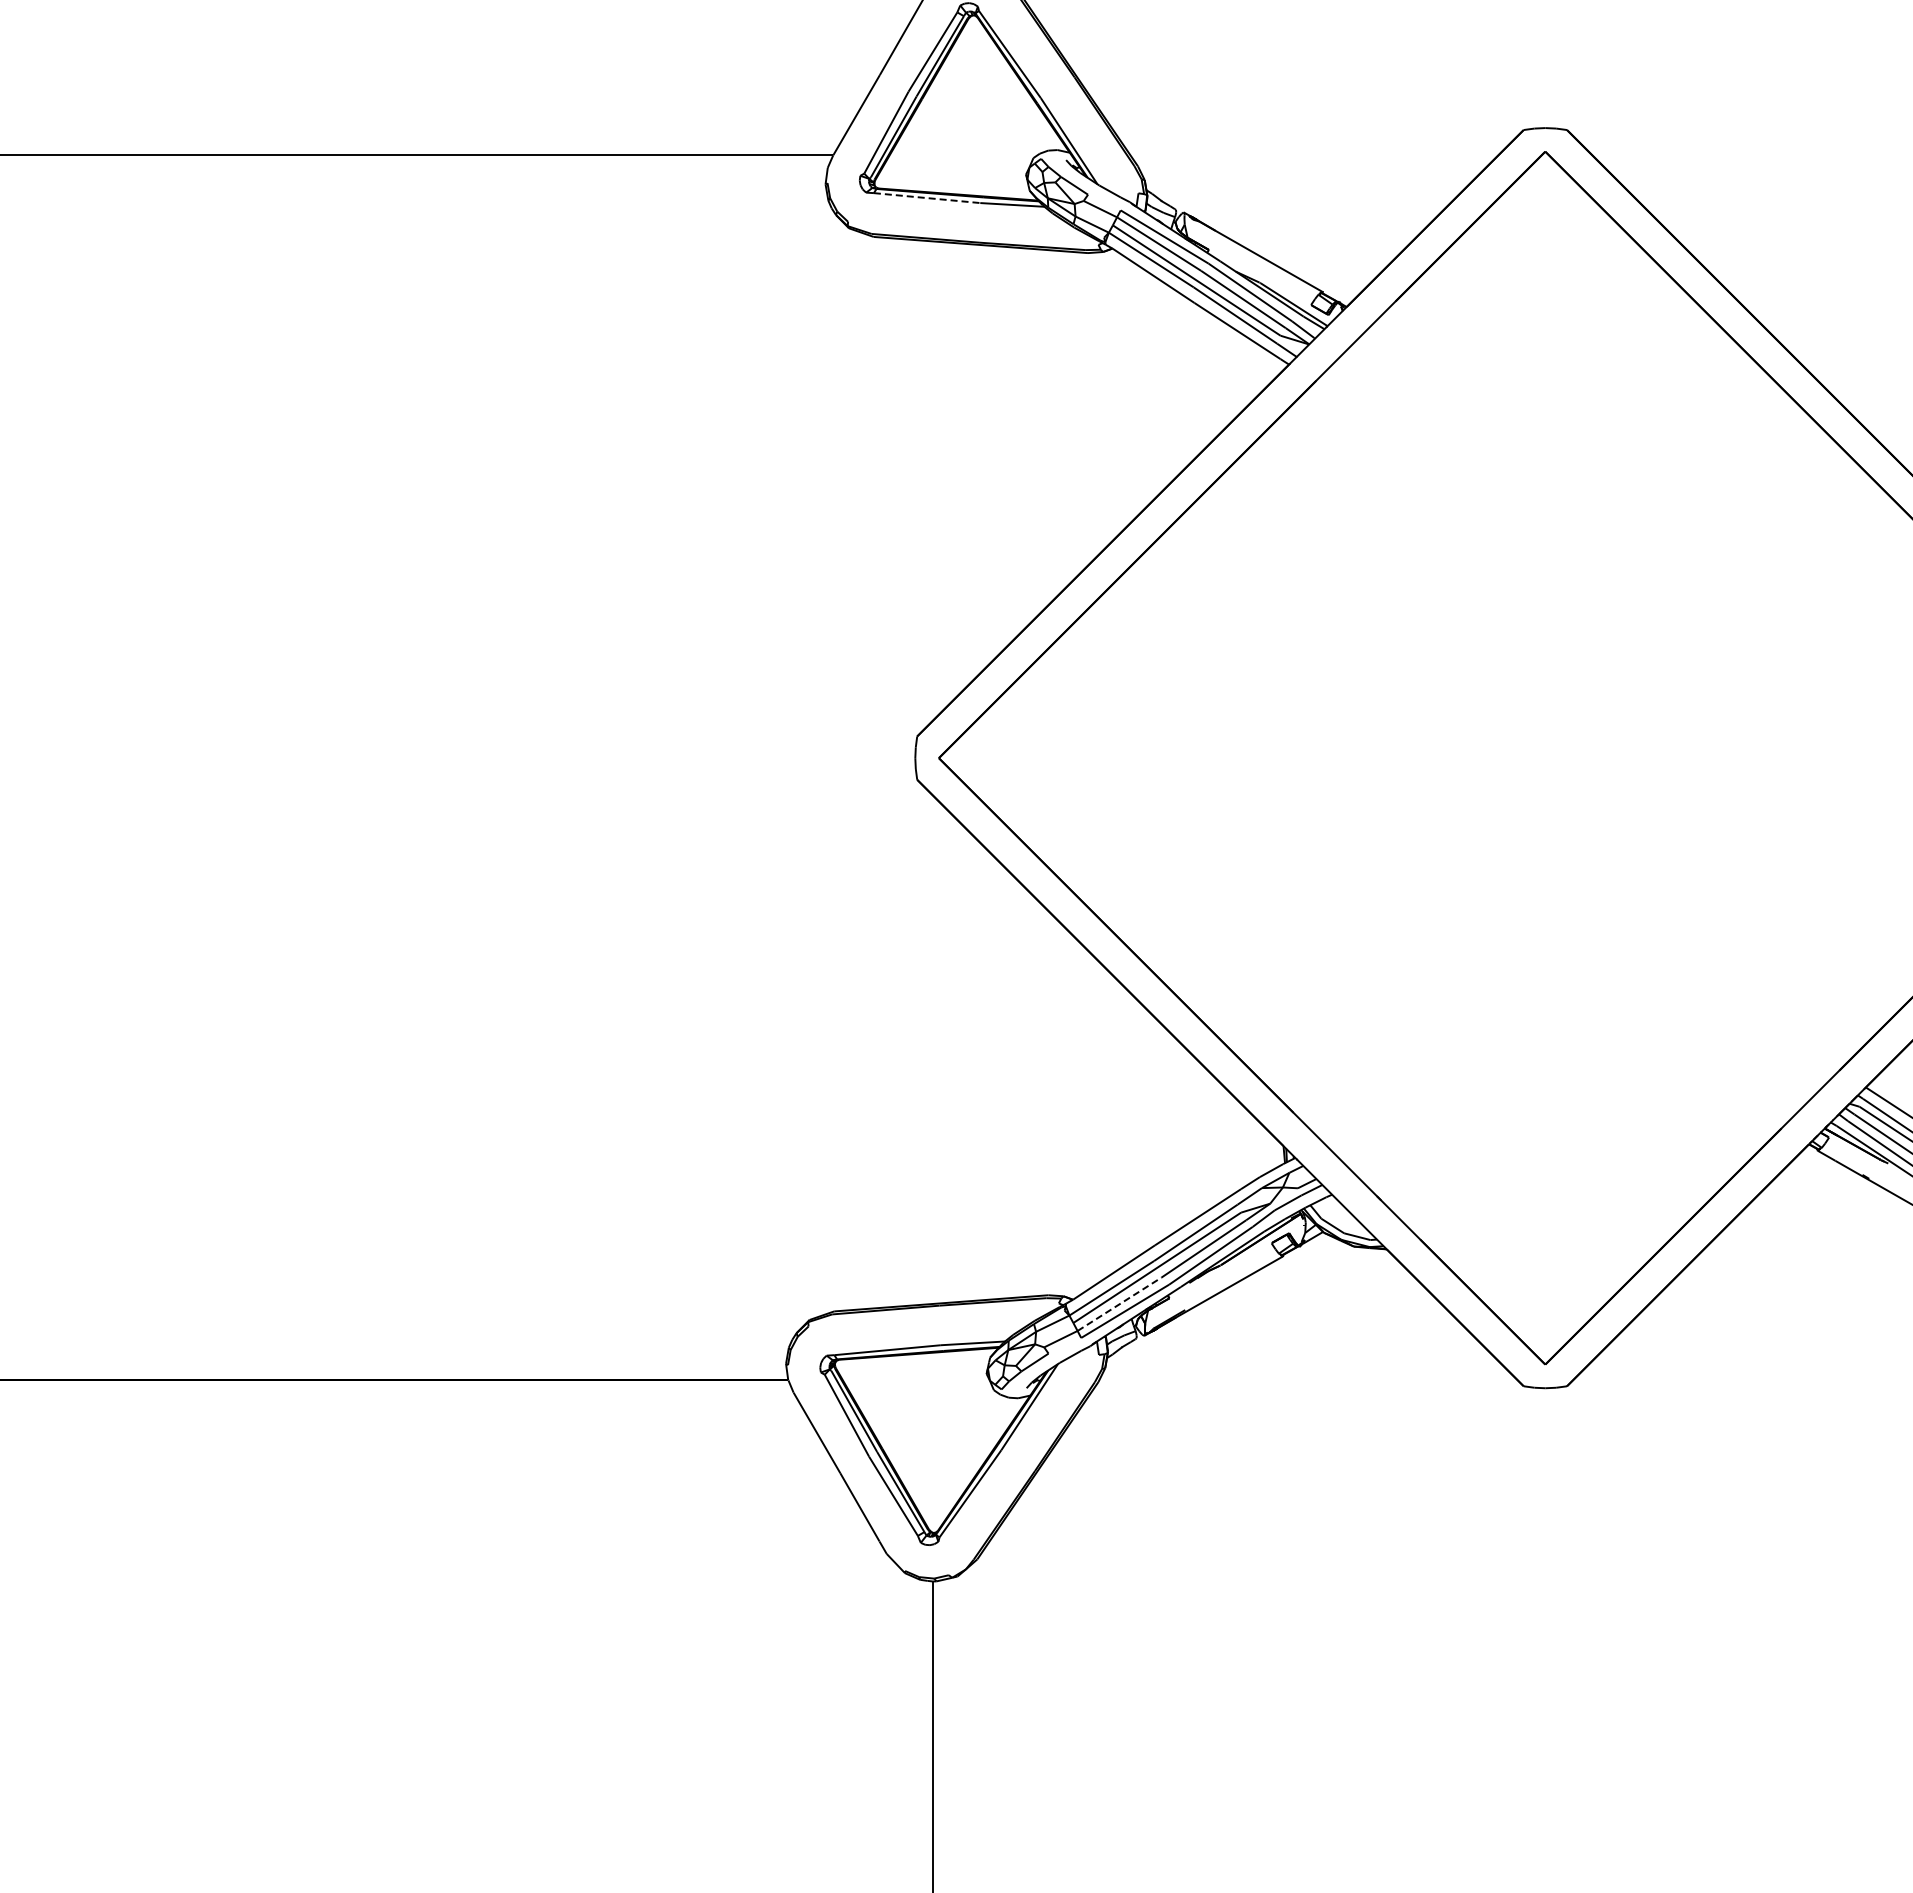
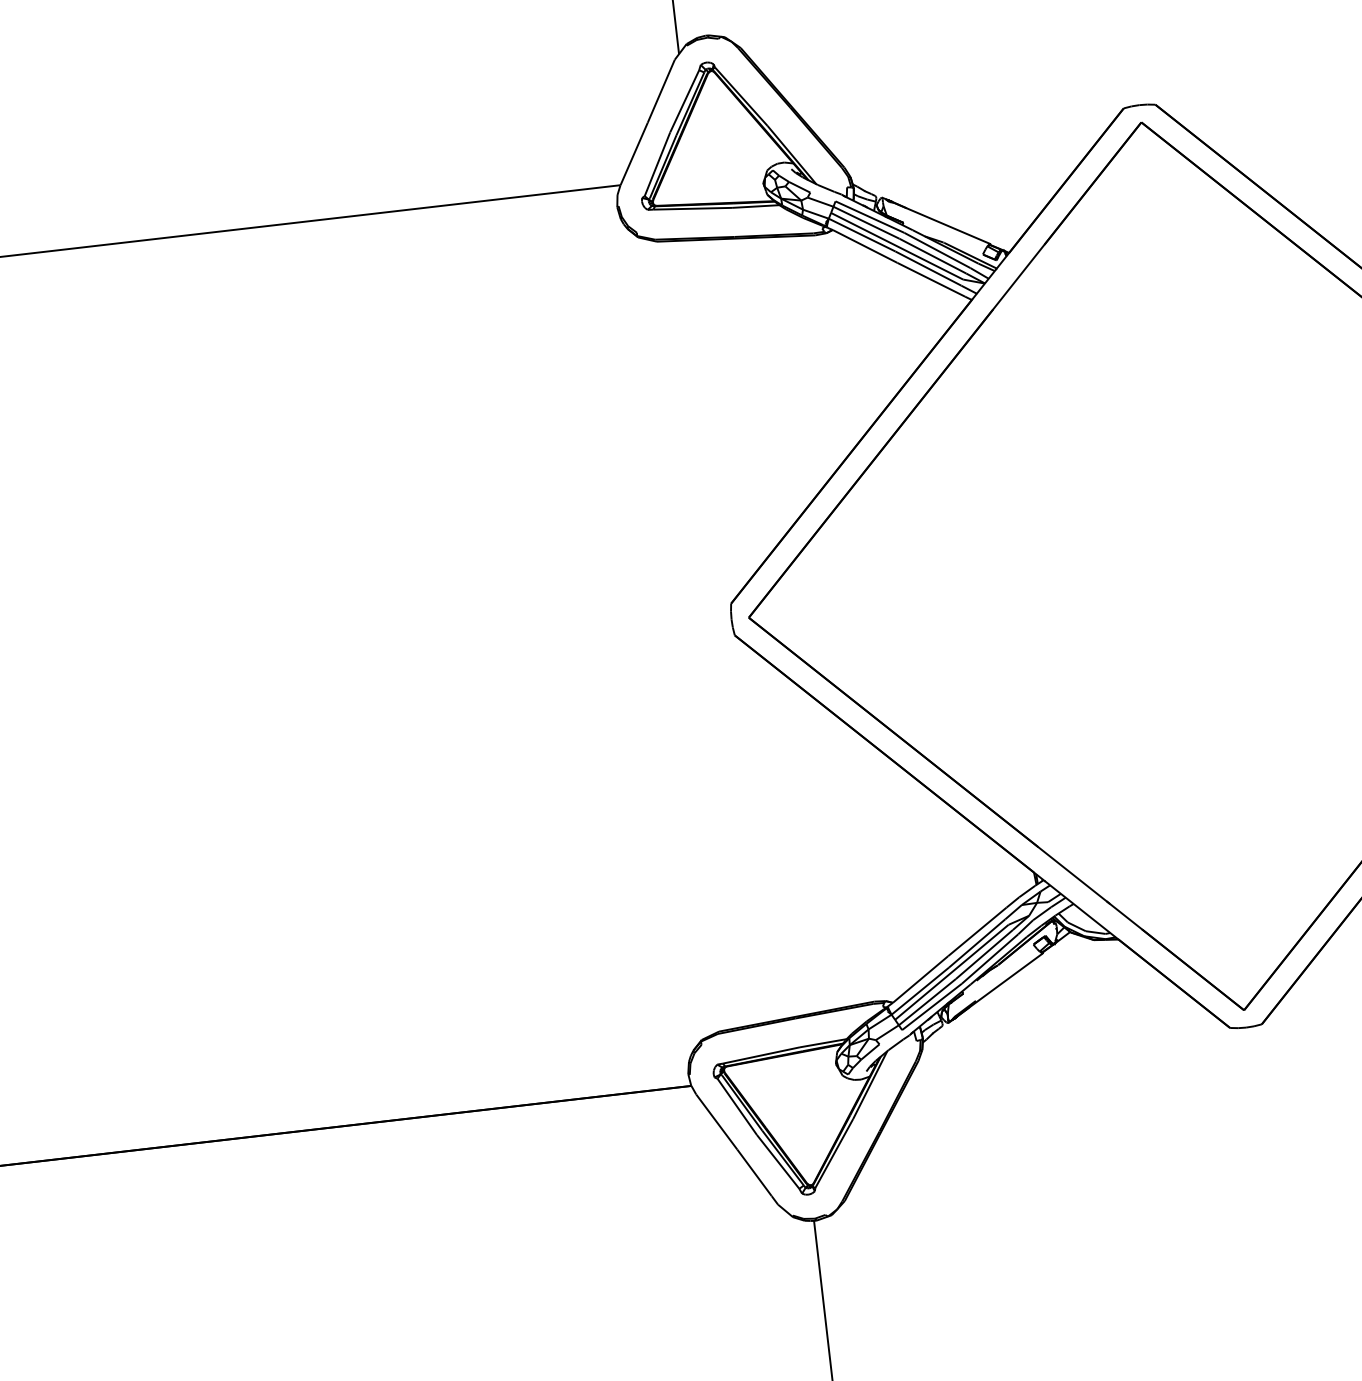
line: (927, 198) -> (693, 209), dashed -> solid
line: (1119, 1304) -> (927, 1002), dashed -> solid

